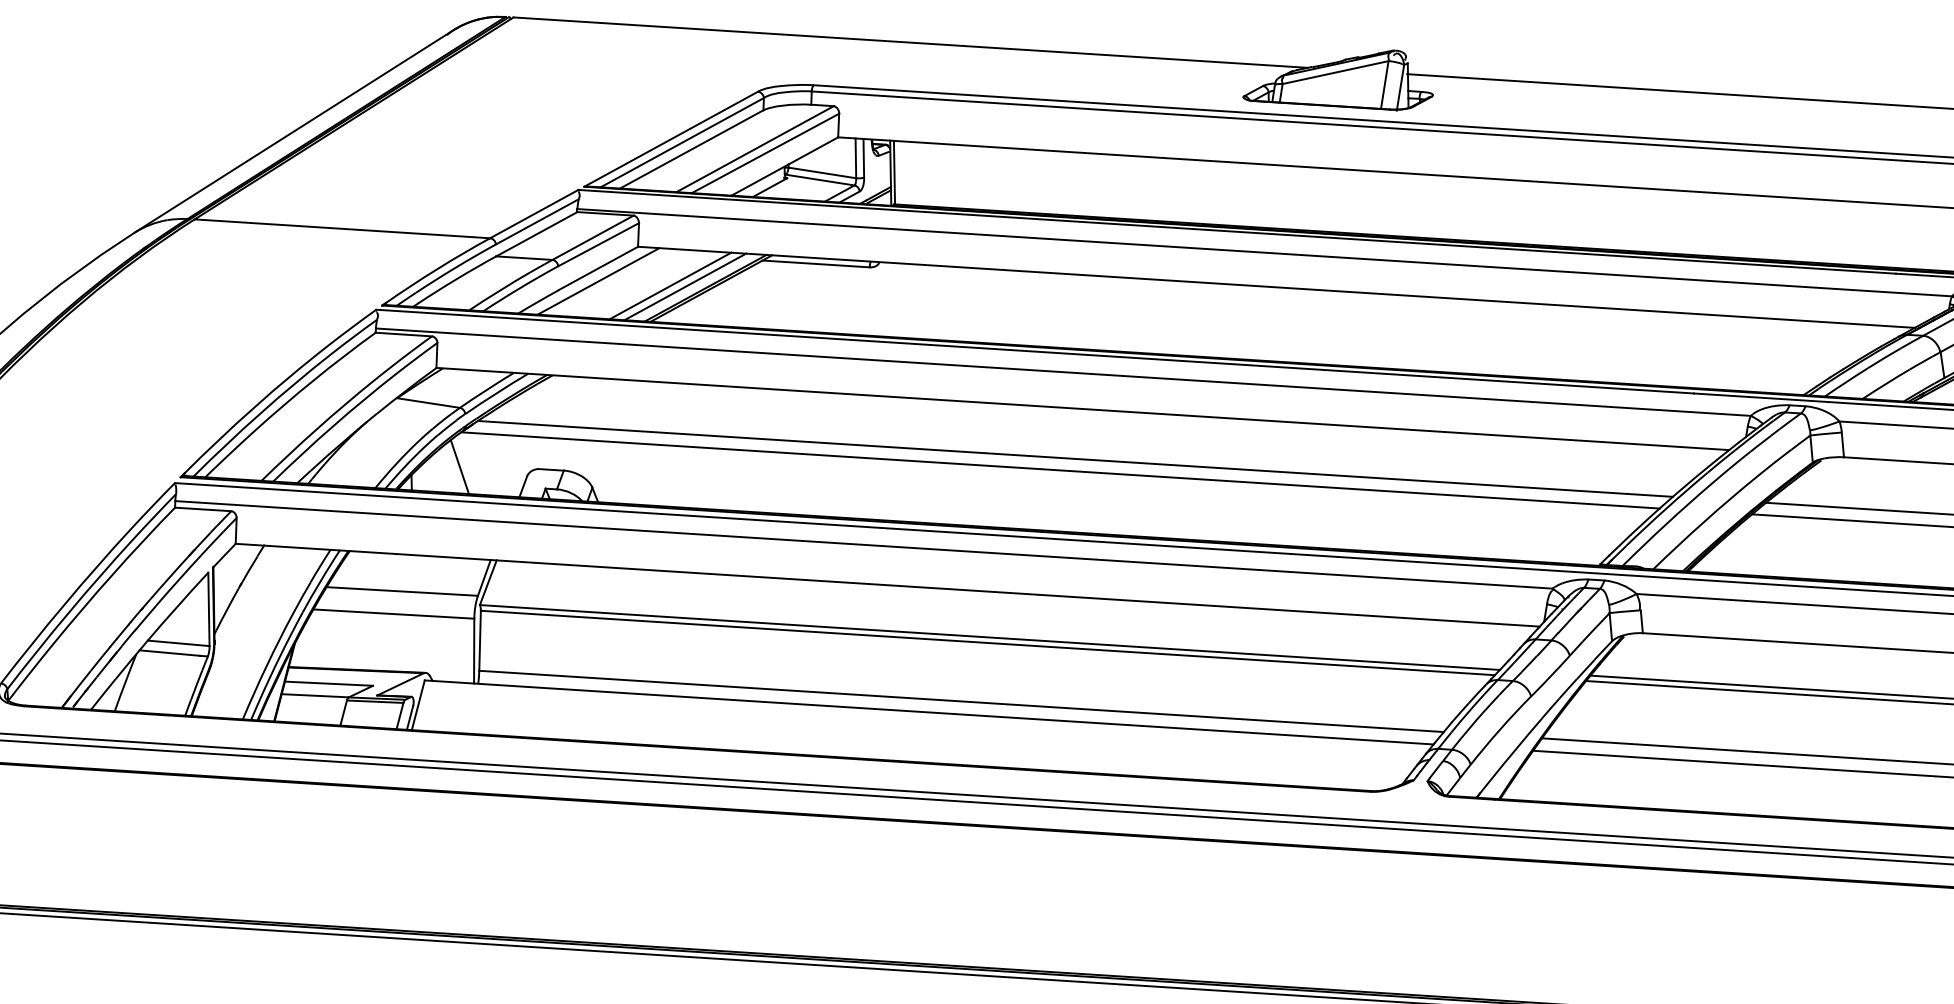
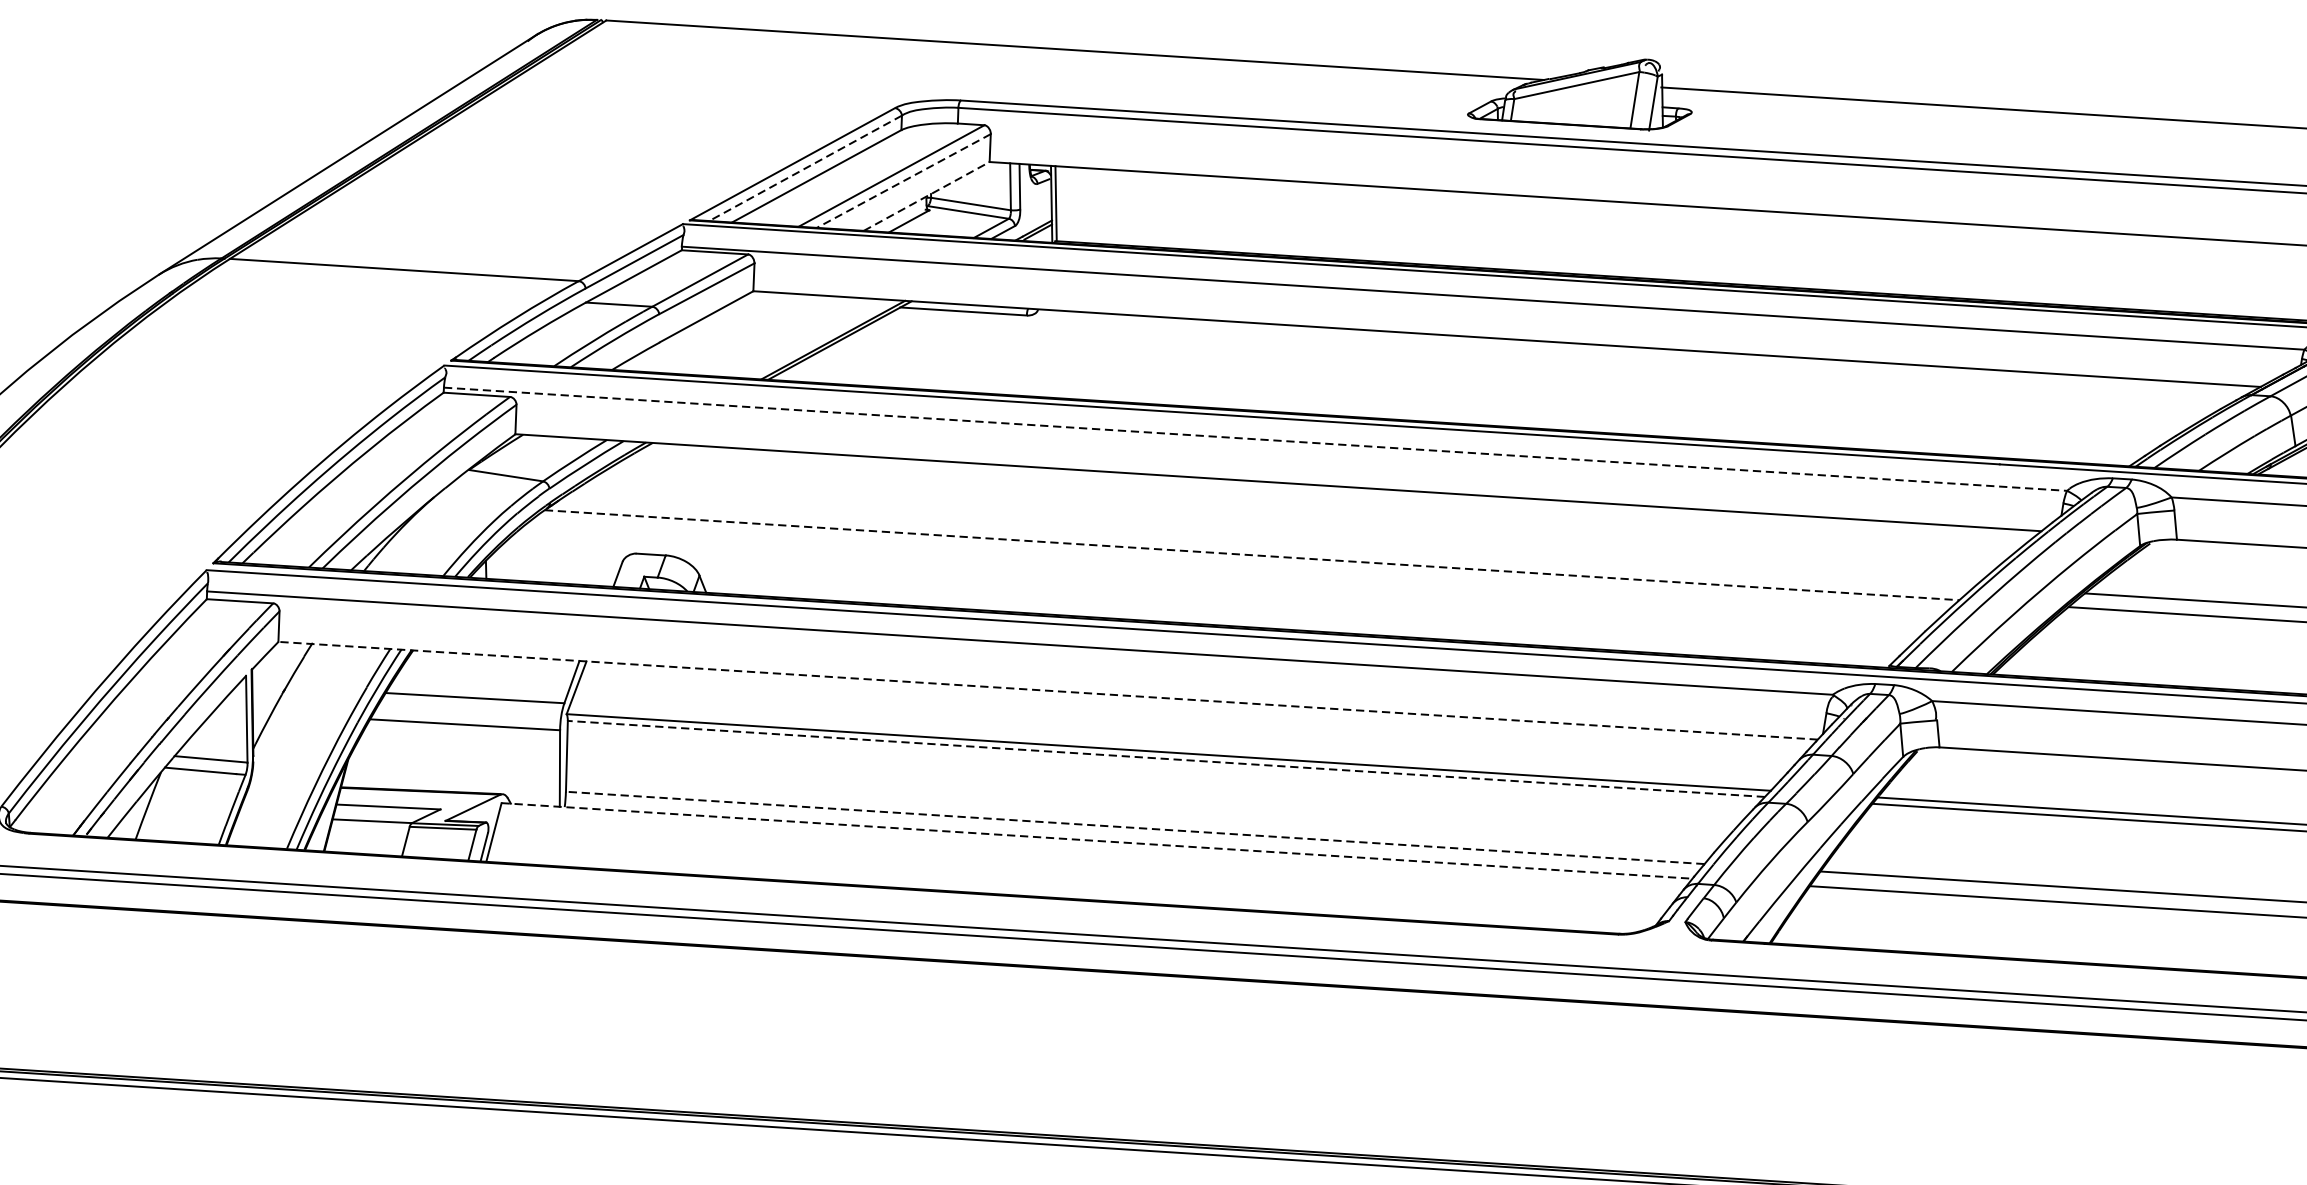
line: (681, 142) -> (804, 168), solid -> dashed
line: (765, 153) -> (903, 181), solid -> dashed
line: (784, 166) -> (926, 196), solid -> dashed
line: (598, 281) -> (706, 332), removed
line: (670, 285) -> (791, 336), removed
line: (685, 286) -> (809, 338), removed
line: (1063, 372) -> (1255, 439), solid -> dashed
line: (1075, 458) -> (1269, 541), removed
line: (459, 467) -> (542, 551), removed
line: (1061, 470) -> (1253, 555), solid -> dashed
line: (887, 585) -> (1047, 691), solid -> dashed
line: (987, 642) -> (1165, 758), solid -> dashed
line: (961, 701) -> (1135, 828), solid -> dashed
line: (929, 712) -> (1097, 840), solid -> dashed

